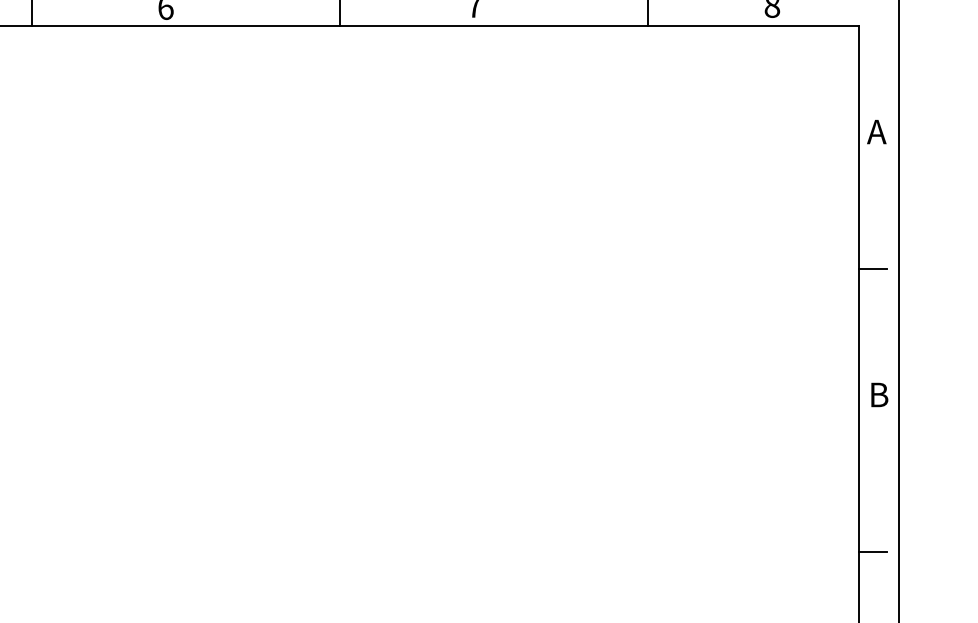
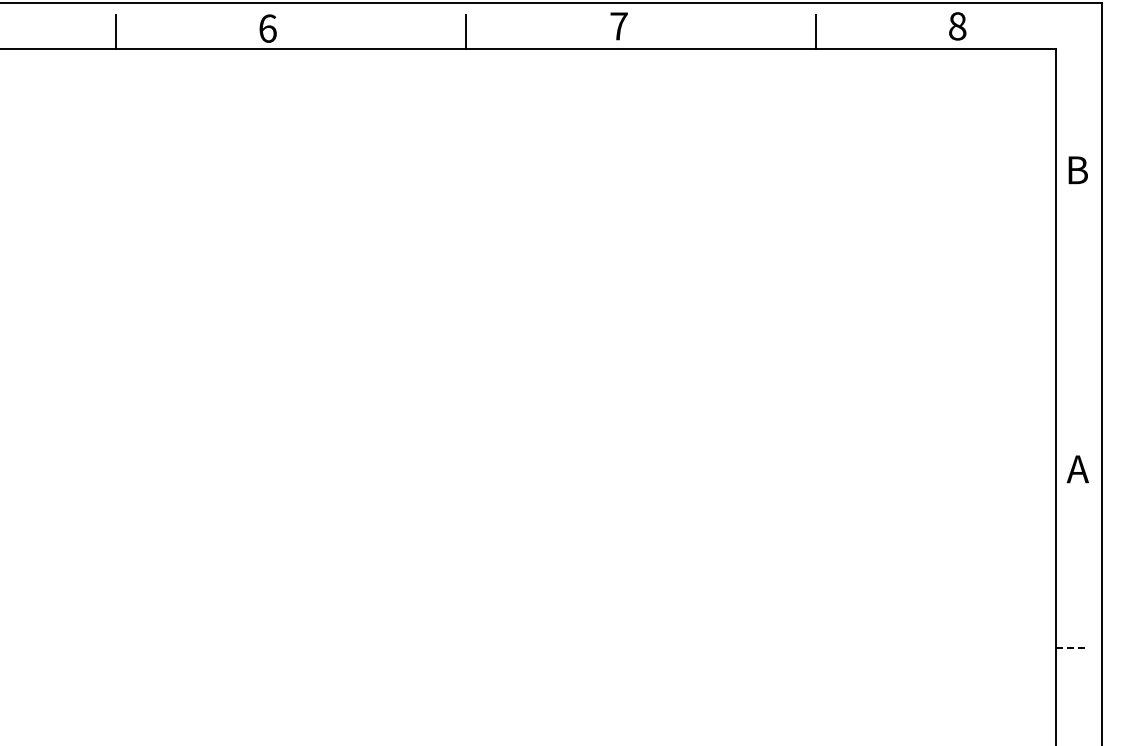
text: (876, 132) -> (1076, 170), A -> B
line: (872, 268) -> (1071, 325), removed
text: (877, 395) -> (1077, 469), B -> A
line: (872, 552) -> (1071, 648), solid -> dashed

